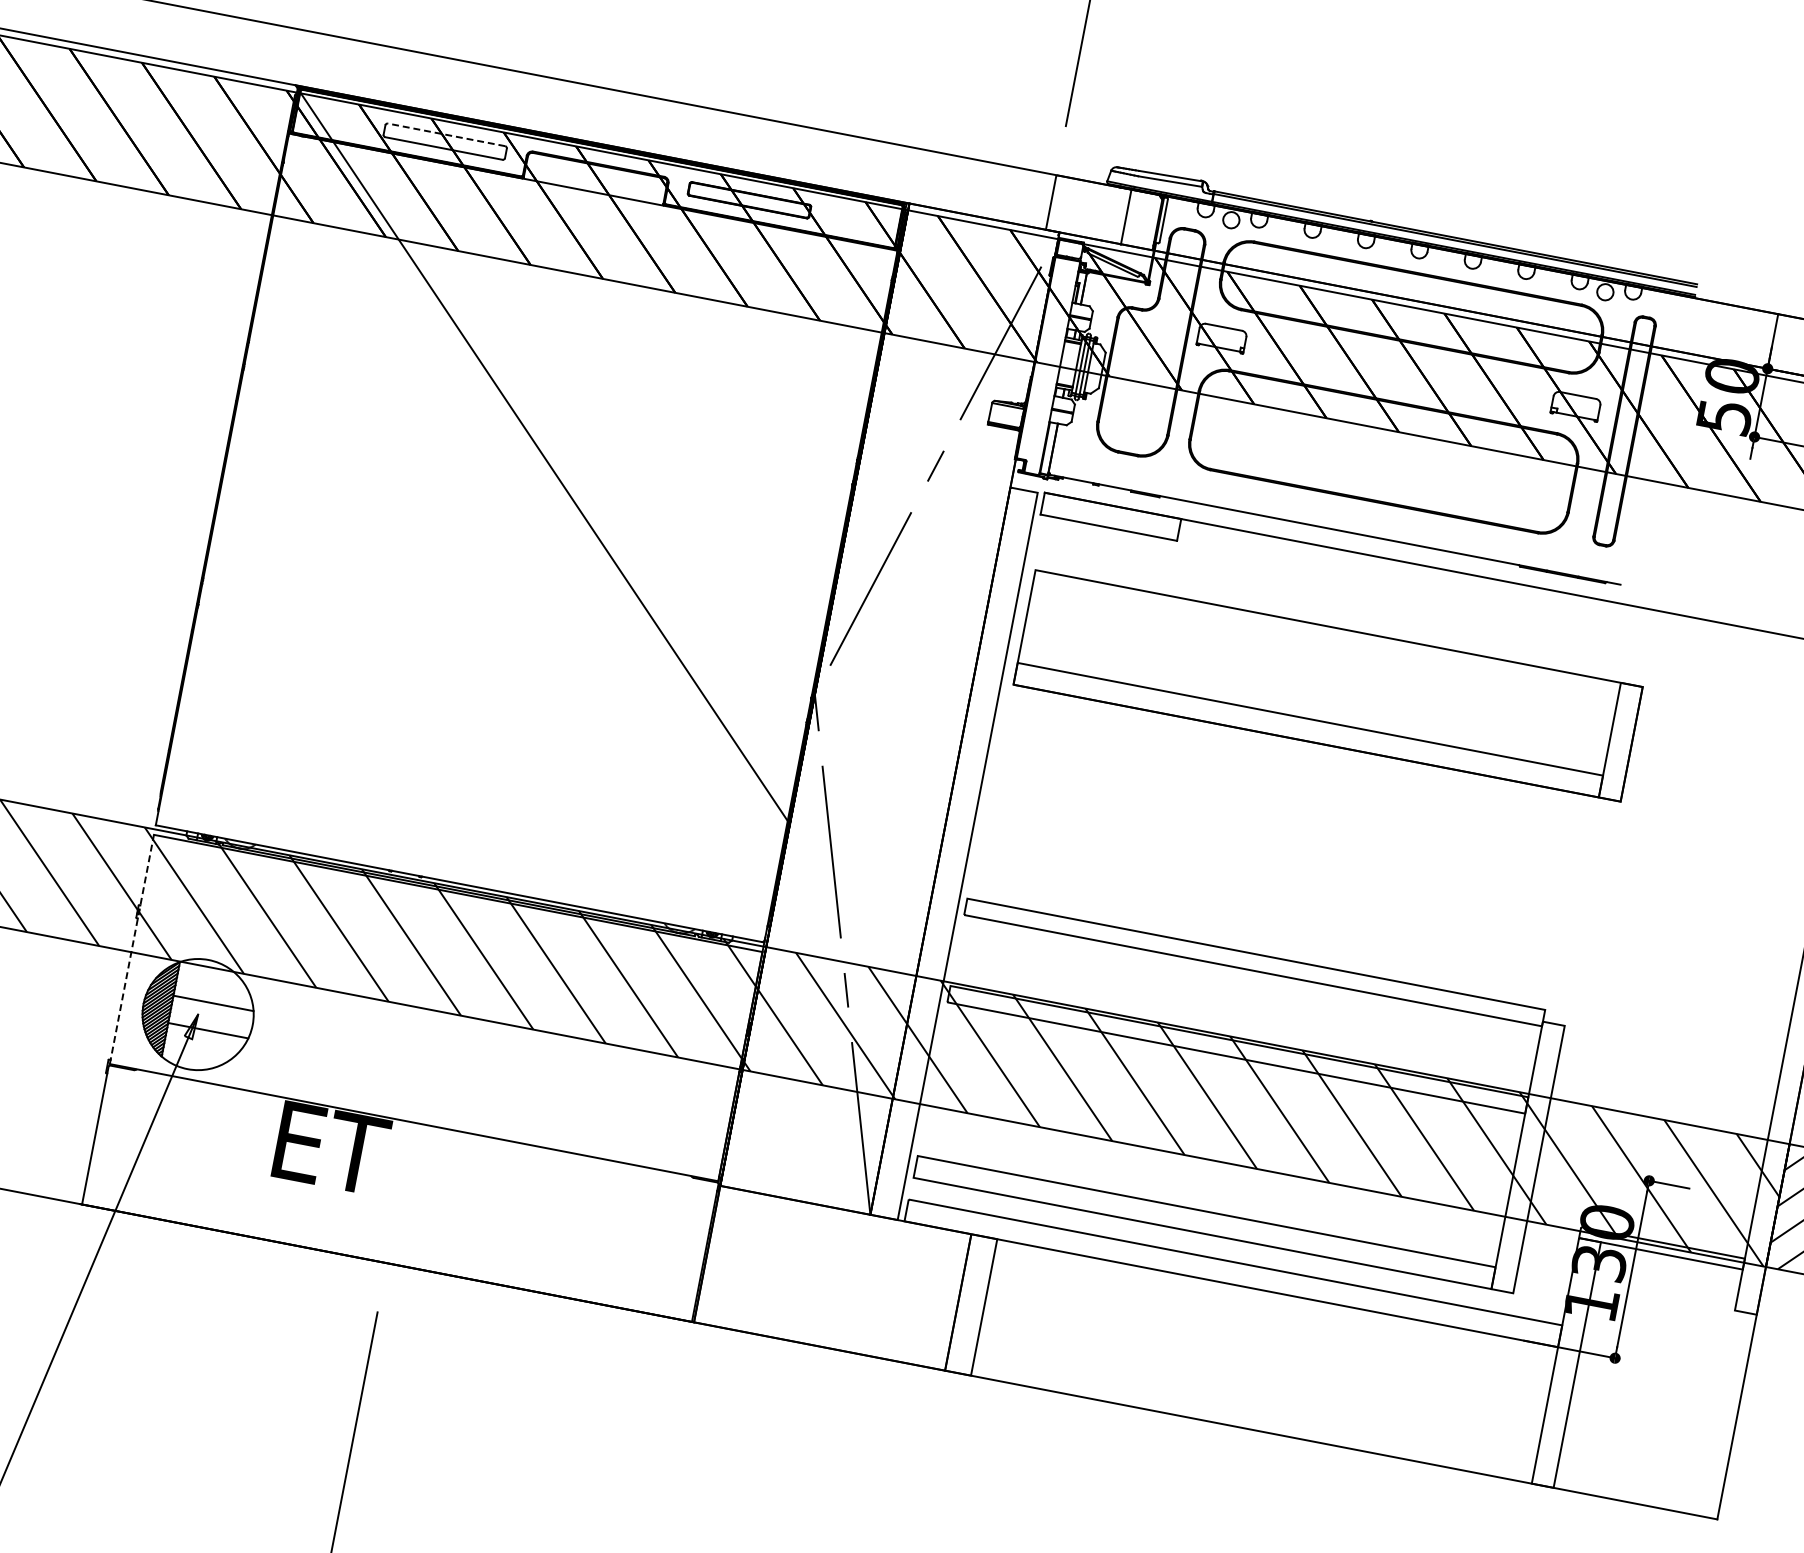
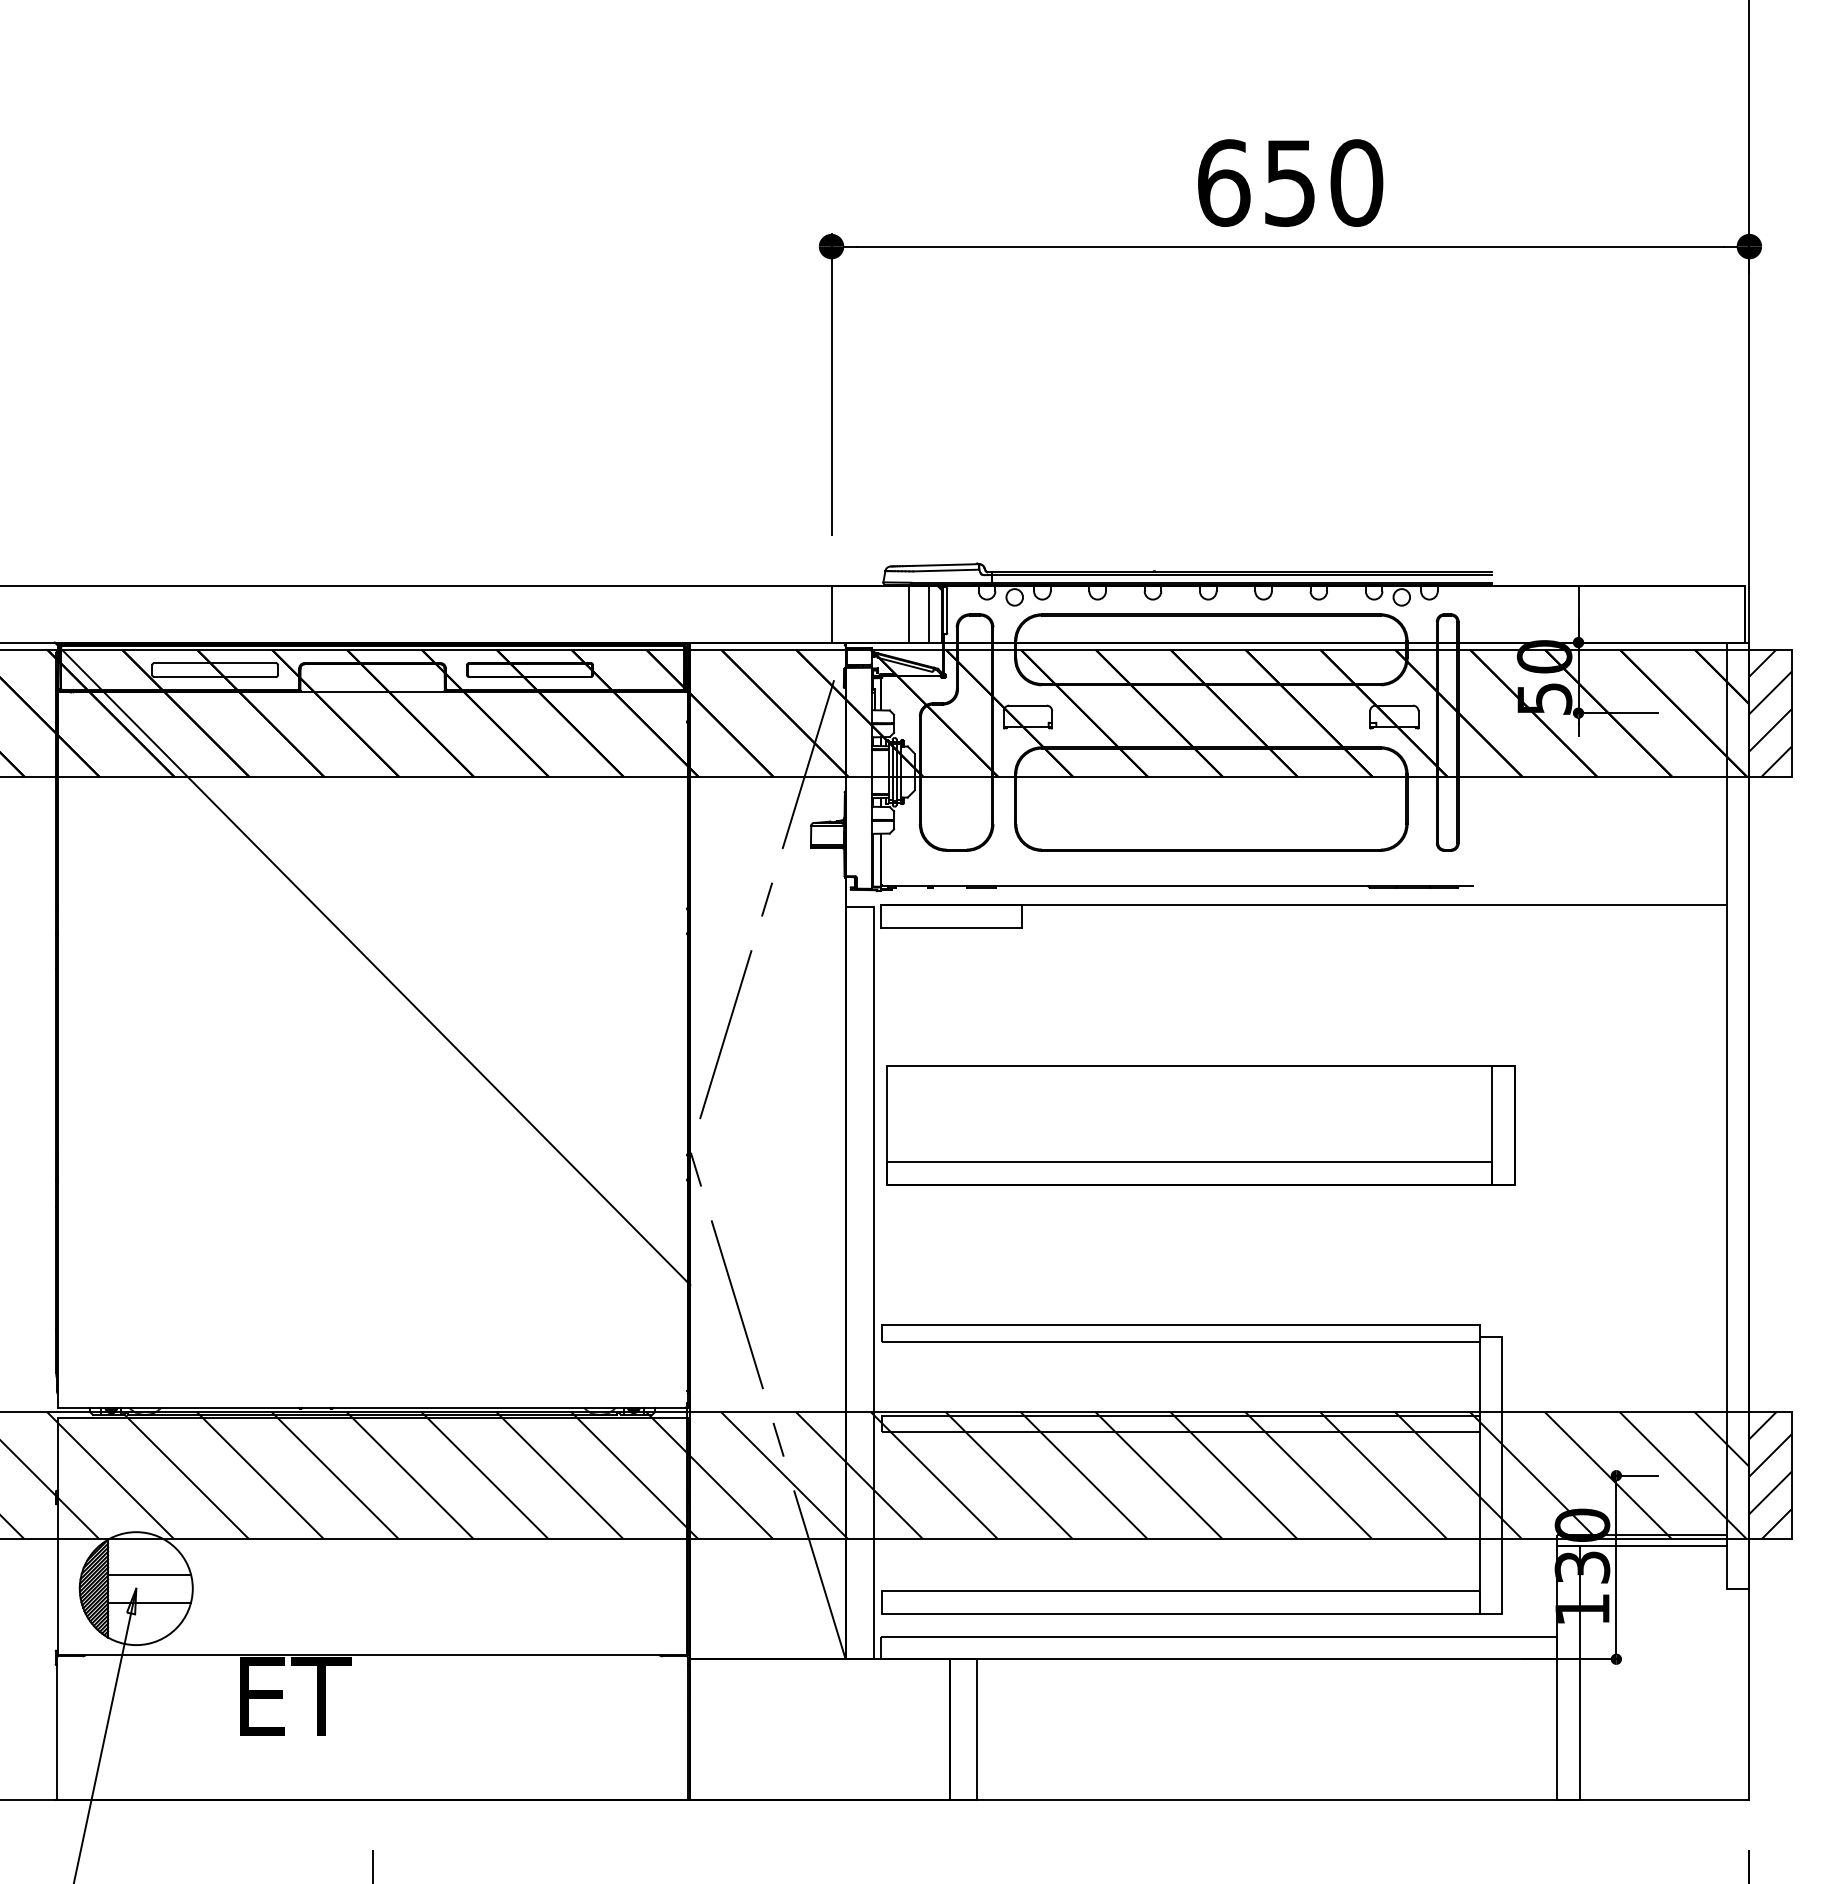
line: (446, 135) -> (215, 663), dashed -> solid
line: (1144, 220) -> (928, 614), added
part: (1327, 685) -> (1200, 1125), moved
line: (131, 949) -> (57, 1536), dashed -> solid

